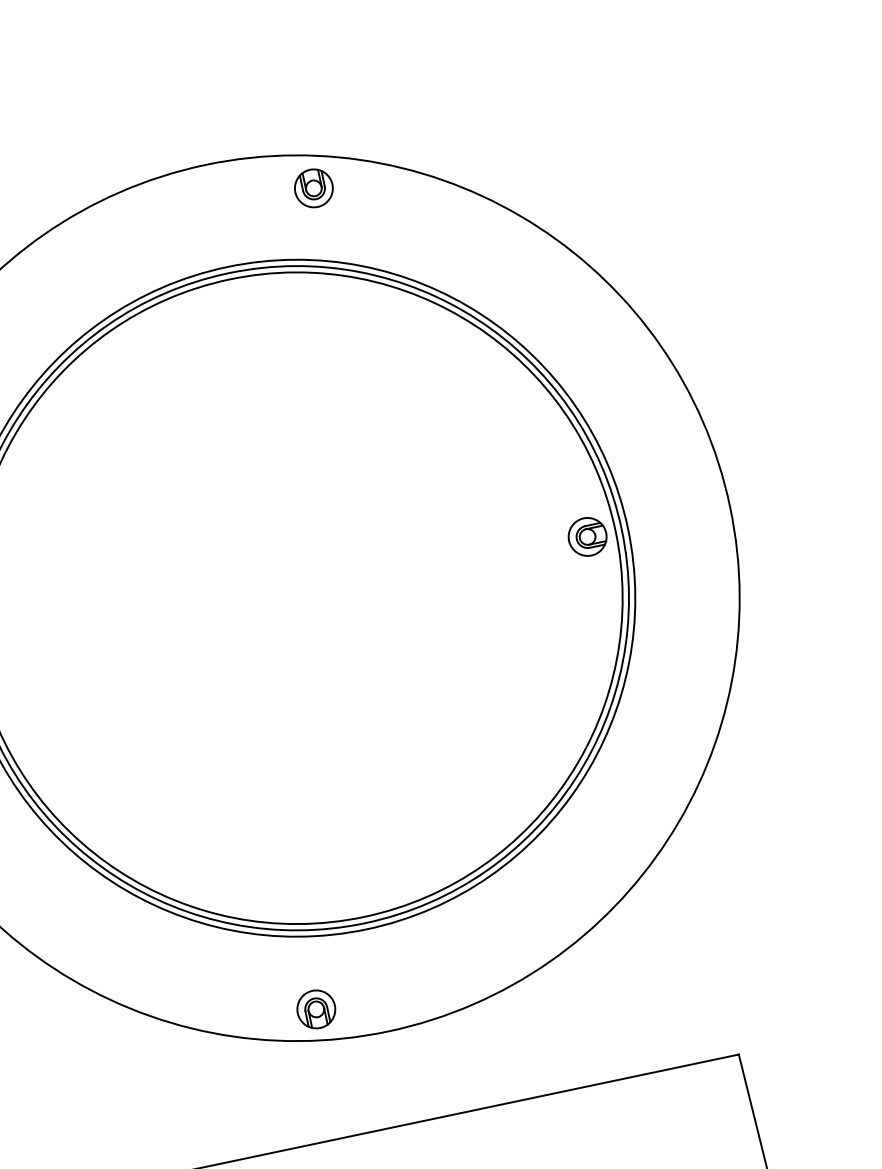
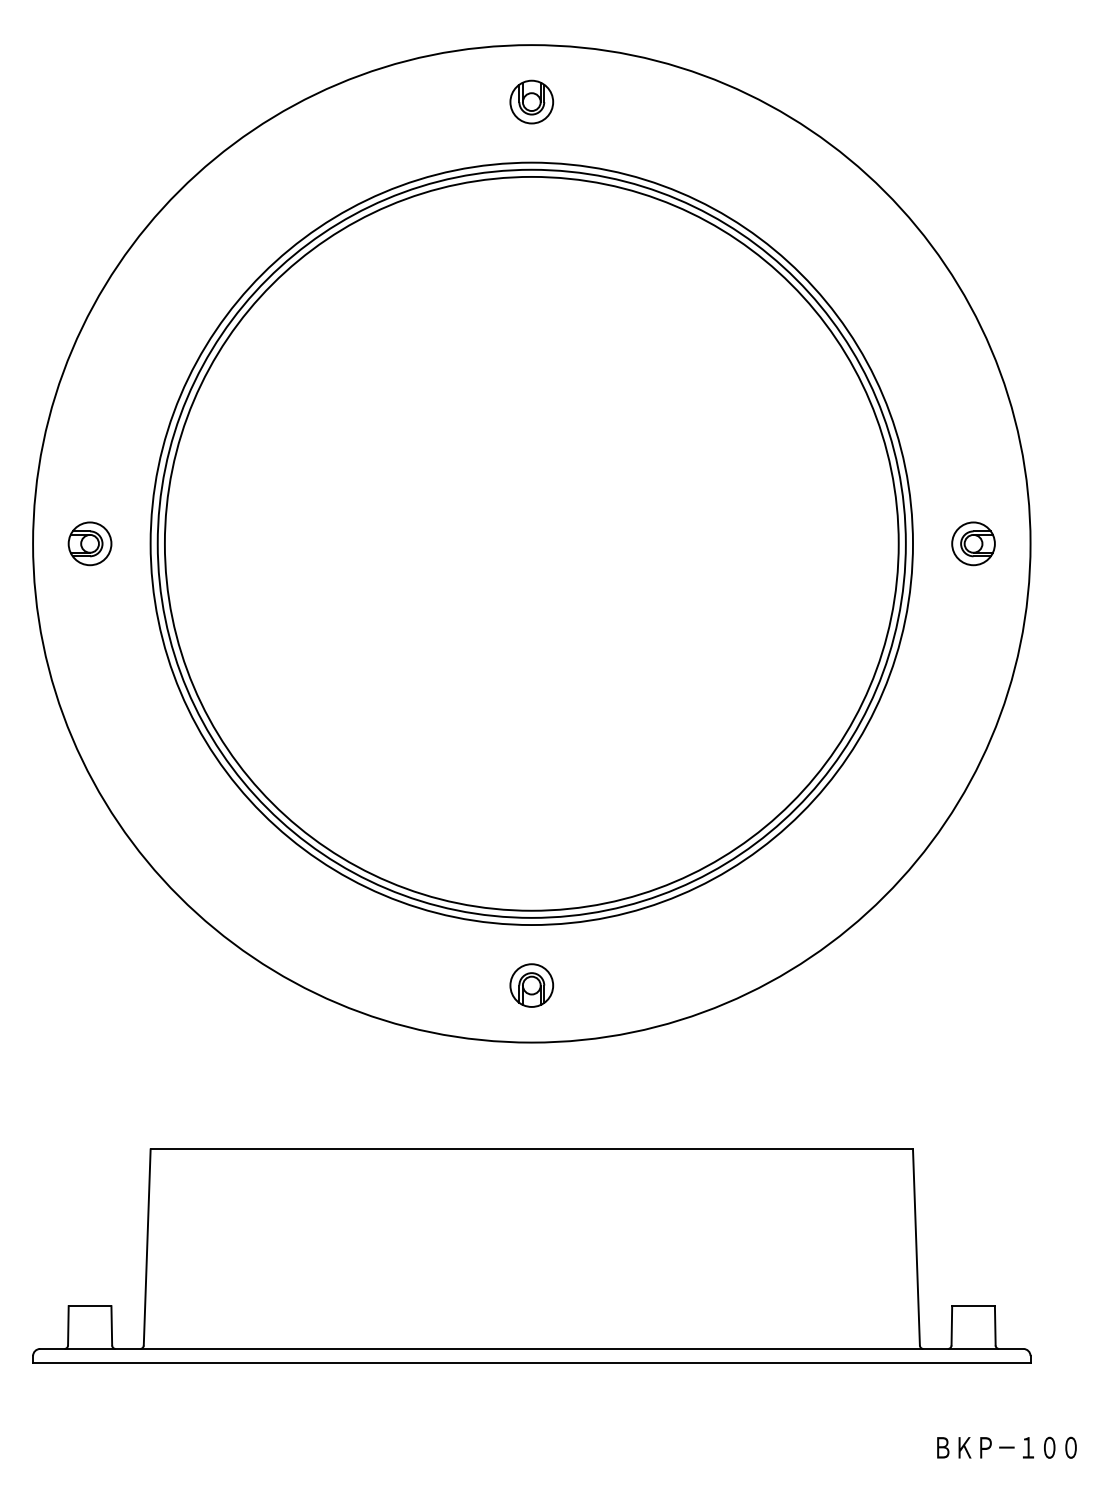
part: (313, 187) -> (531, 101), moved
part: (587, 536) -> (973, 543), moved
part: (316, 1009) -> (531, 985), moved

